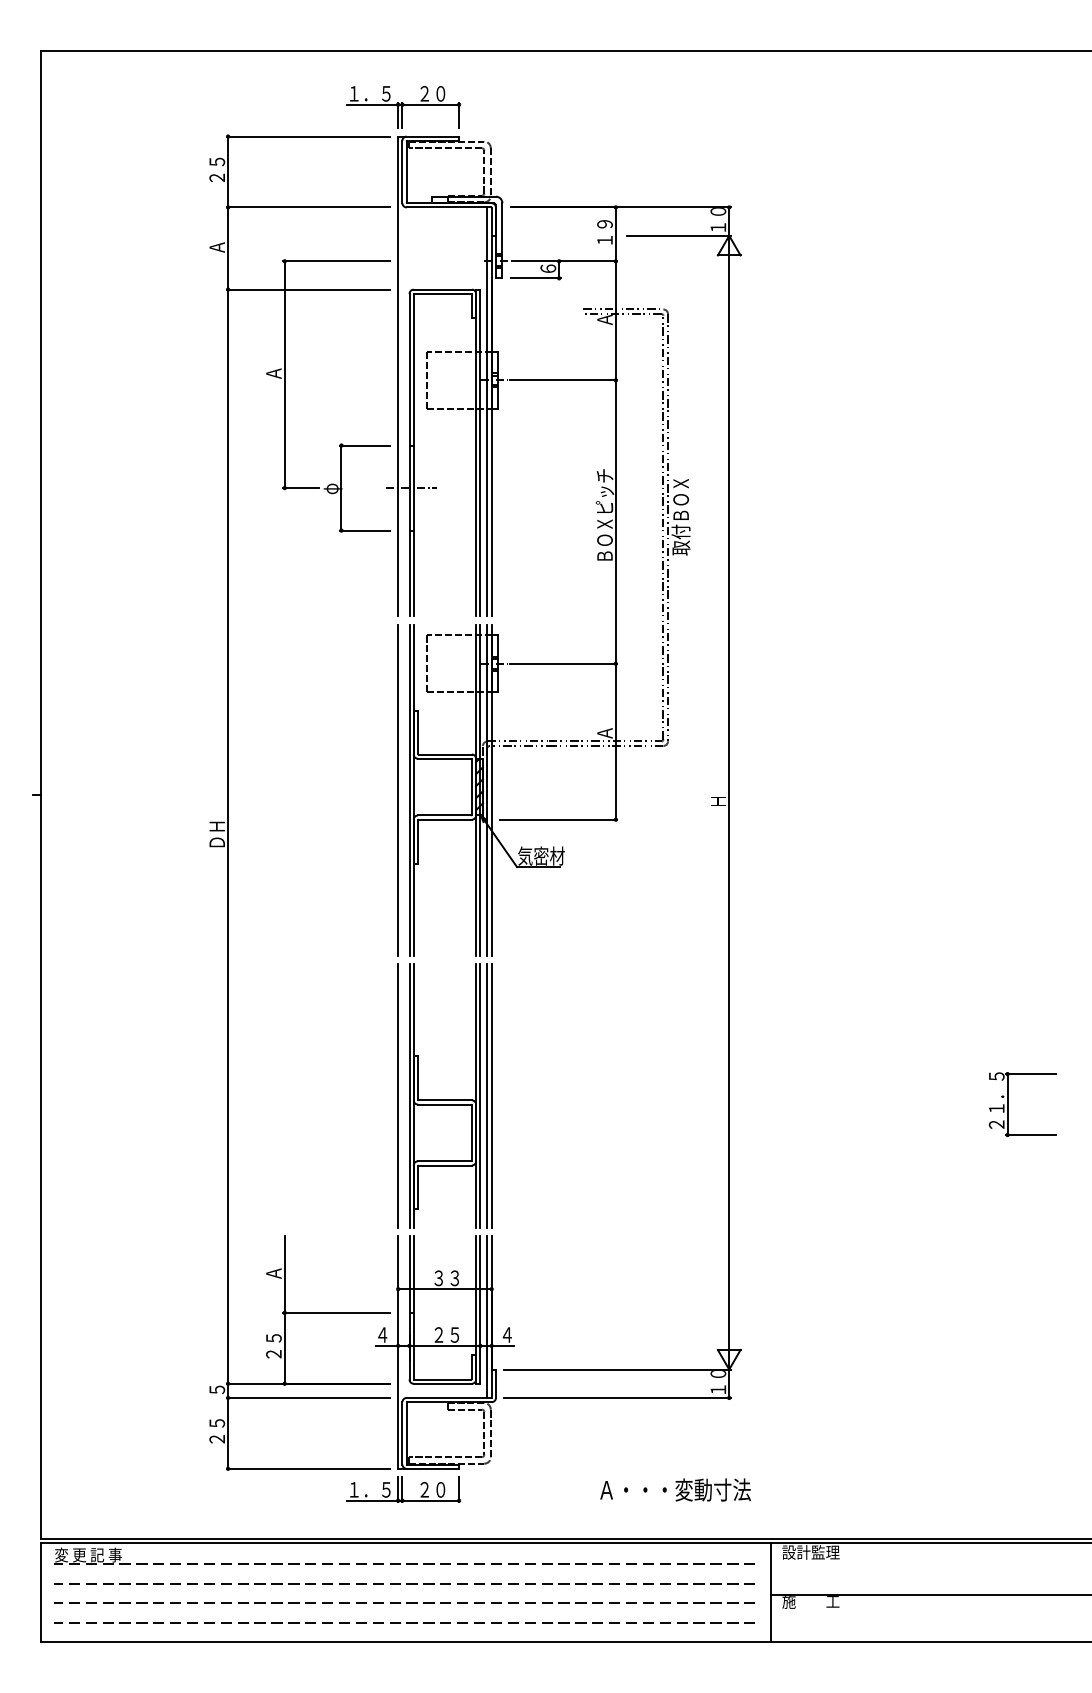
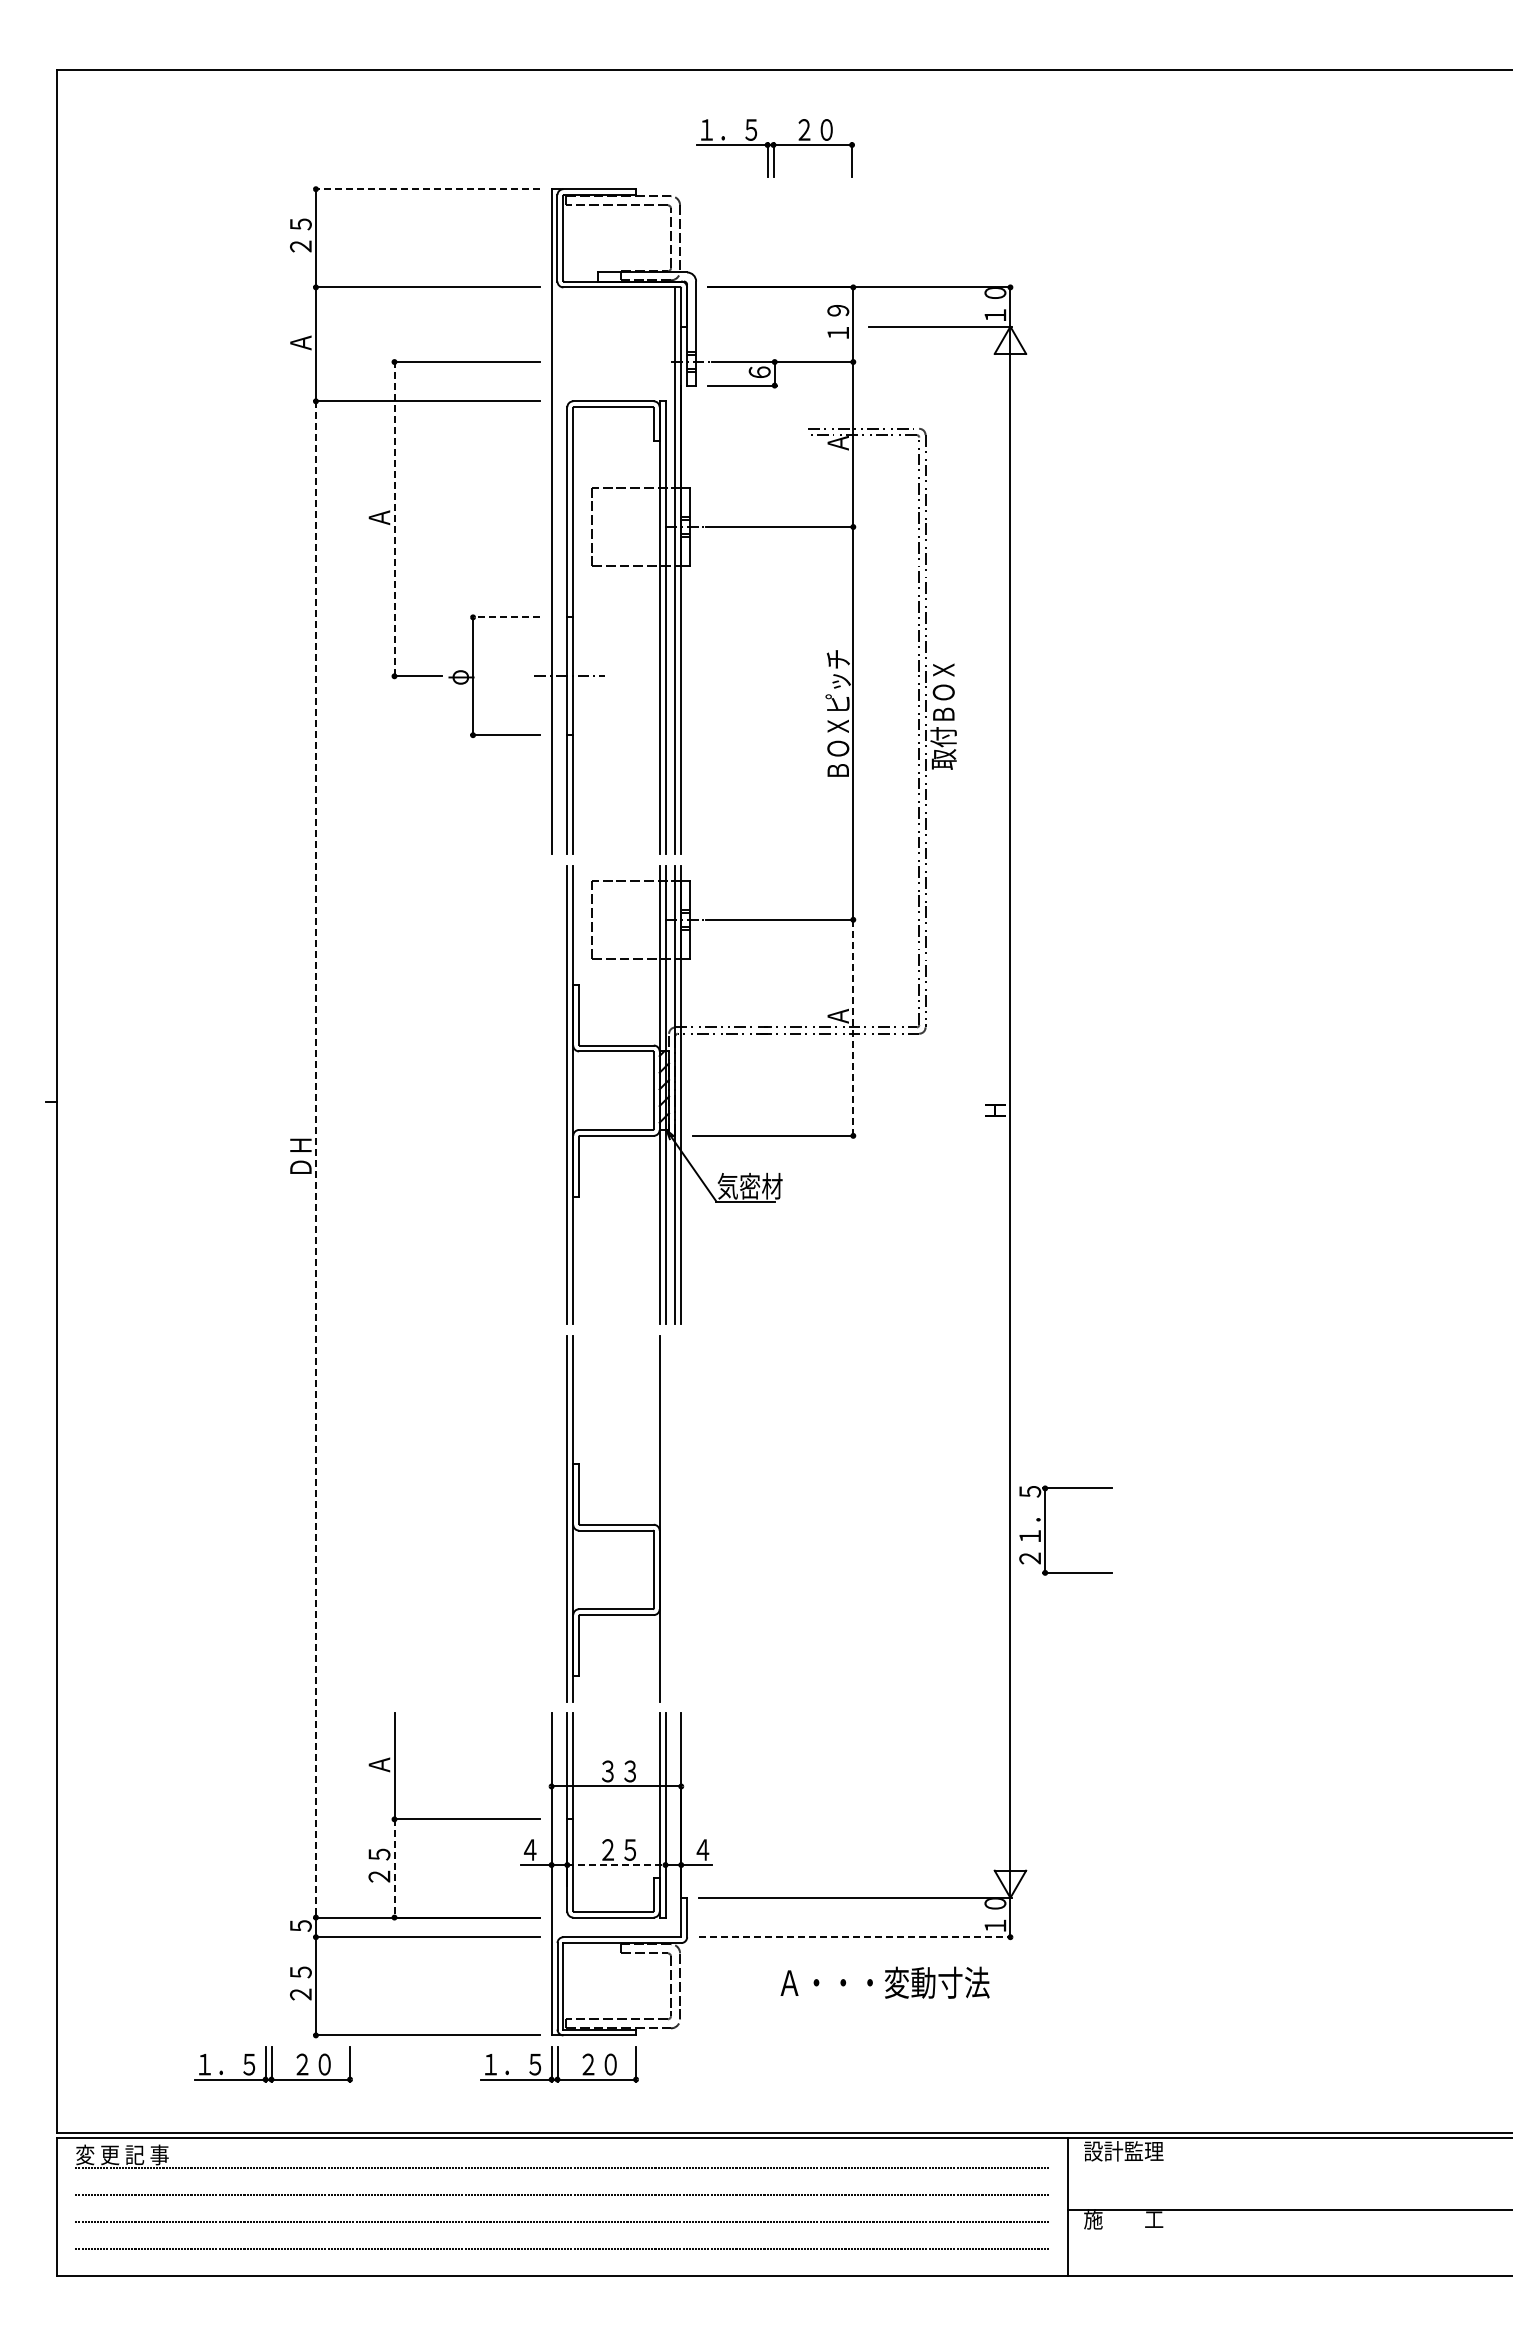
part: (403, 107) -> (775, 148), moved
line: (307, 136) -> (426, 189), solid -> dashed
line: (284, 374) -> (394, 518), solid -> dashed
line: (364, 445) -> (504, 617), solid -> dashed
line: (615, 742) -> (853, 1028), solid -> dashed
line: (398, 789) -> (551, 1094), removed
line: (227, 836) -> (315, 1159), solid -> dashed
line: (398, 1095) -> (551, 1518), removed
line: (480, 1095) -> (665, 1518), removed
line: (487, 1095) -> (675, 1518), removed
line: (491, 1095) -> (681, 1518), removed
part: (1007, 1104) -> (1045, 1530), moved
line: (487, 1317) -> (675, 1825), removed
line: (444, 1346) -> (616, 1865), solid -> dashed
line: (284, 1348) -> (394, 1868), solid -> dashed
line: (617, 1398) -> (855, 1937), solid -> dashed
part: (197, 1489) -> (273, 2064), added
text: (675, 1489) -> (884, 1982), moved

